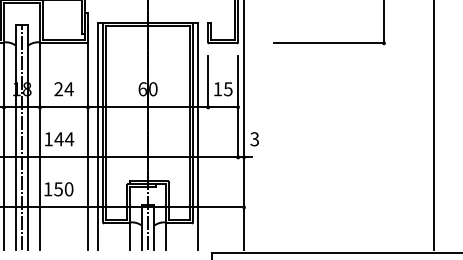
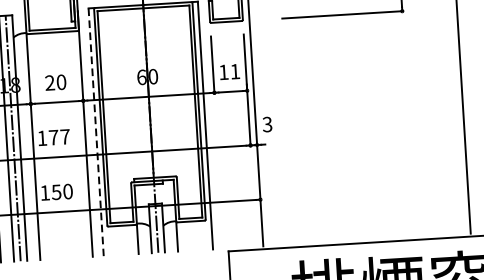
text: (68, 89) -> (60, 82), 24 -> 20
text: (227, 89) -> (234, 72), 15 -> 11
line: (98, 137) -> (96, 133), solid -> dashed
text: (64, 139) -> (59, 137), 144 -> 177

